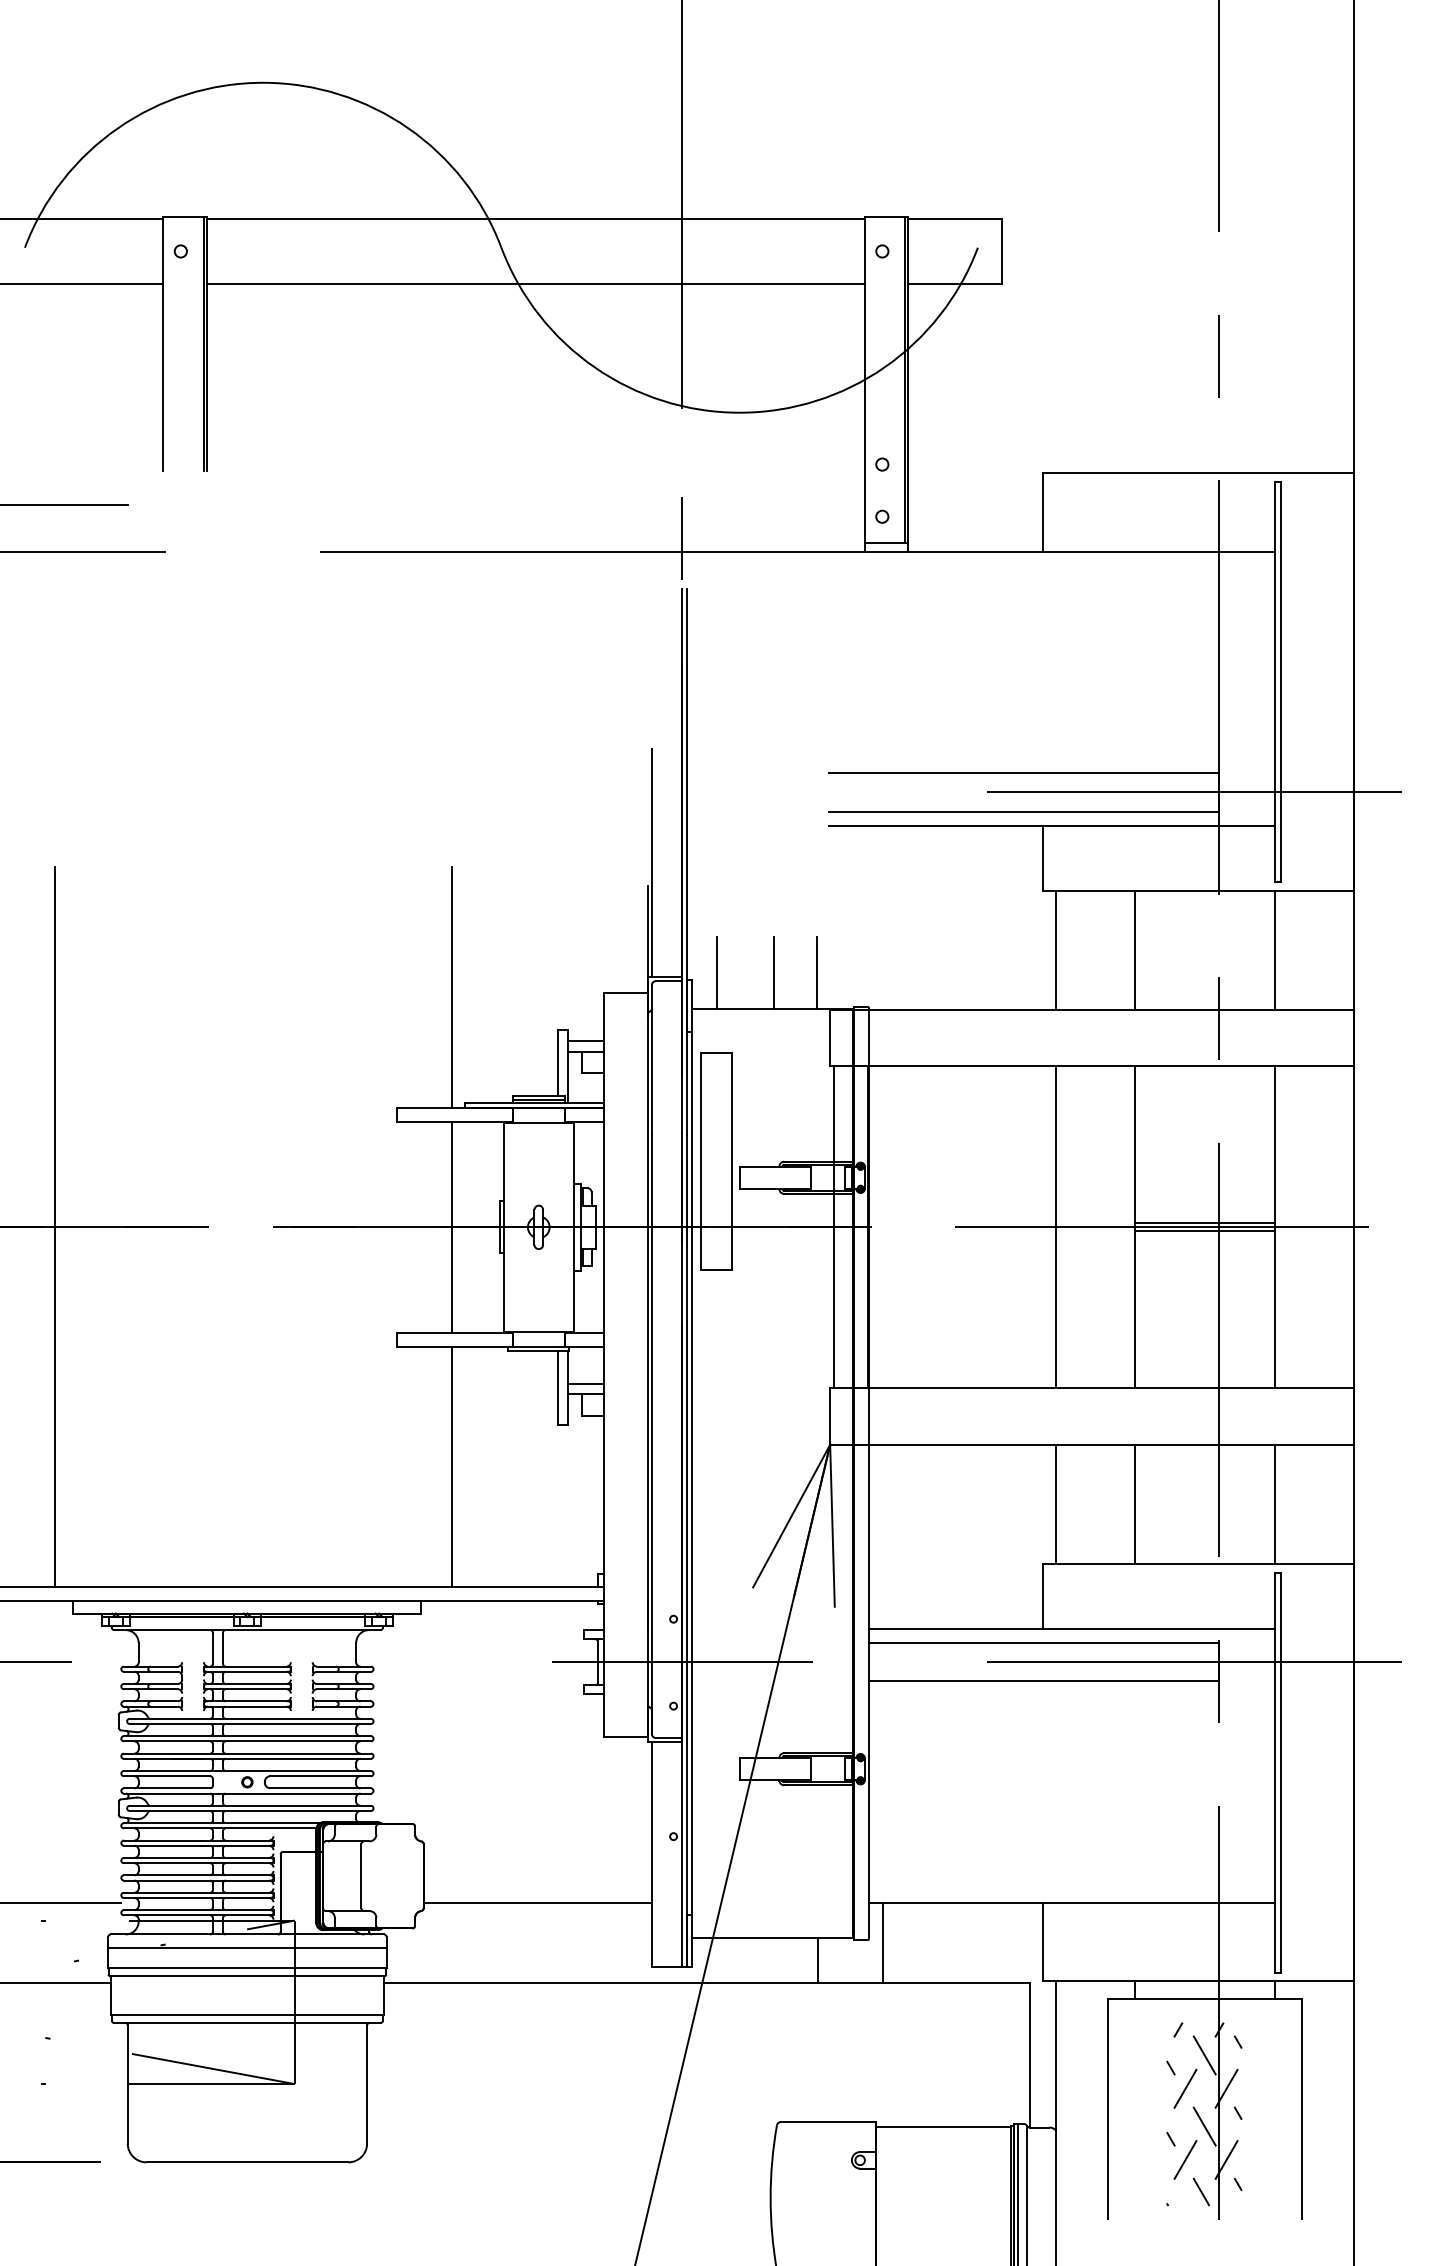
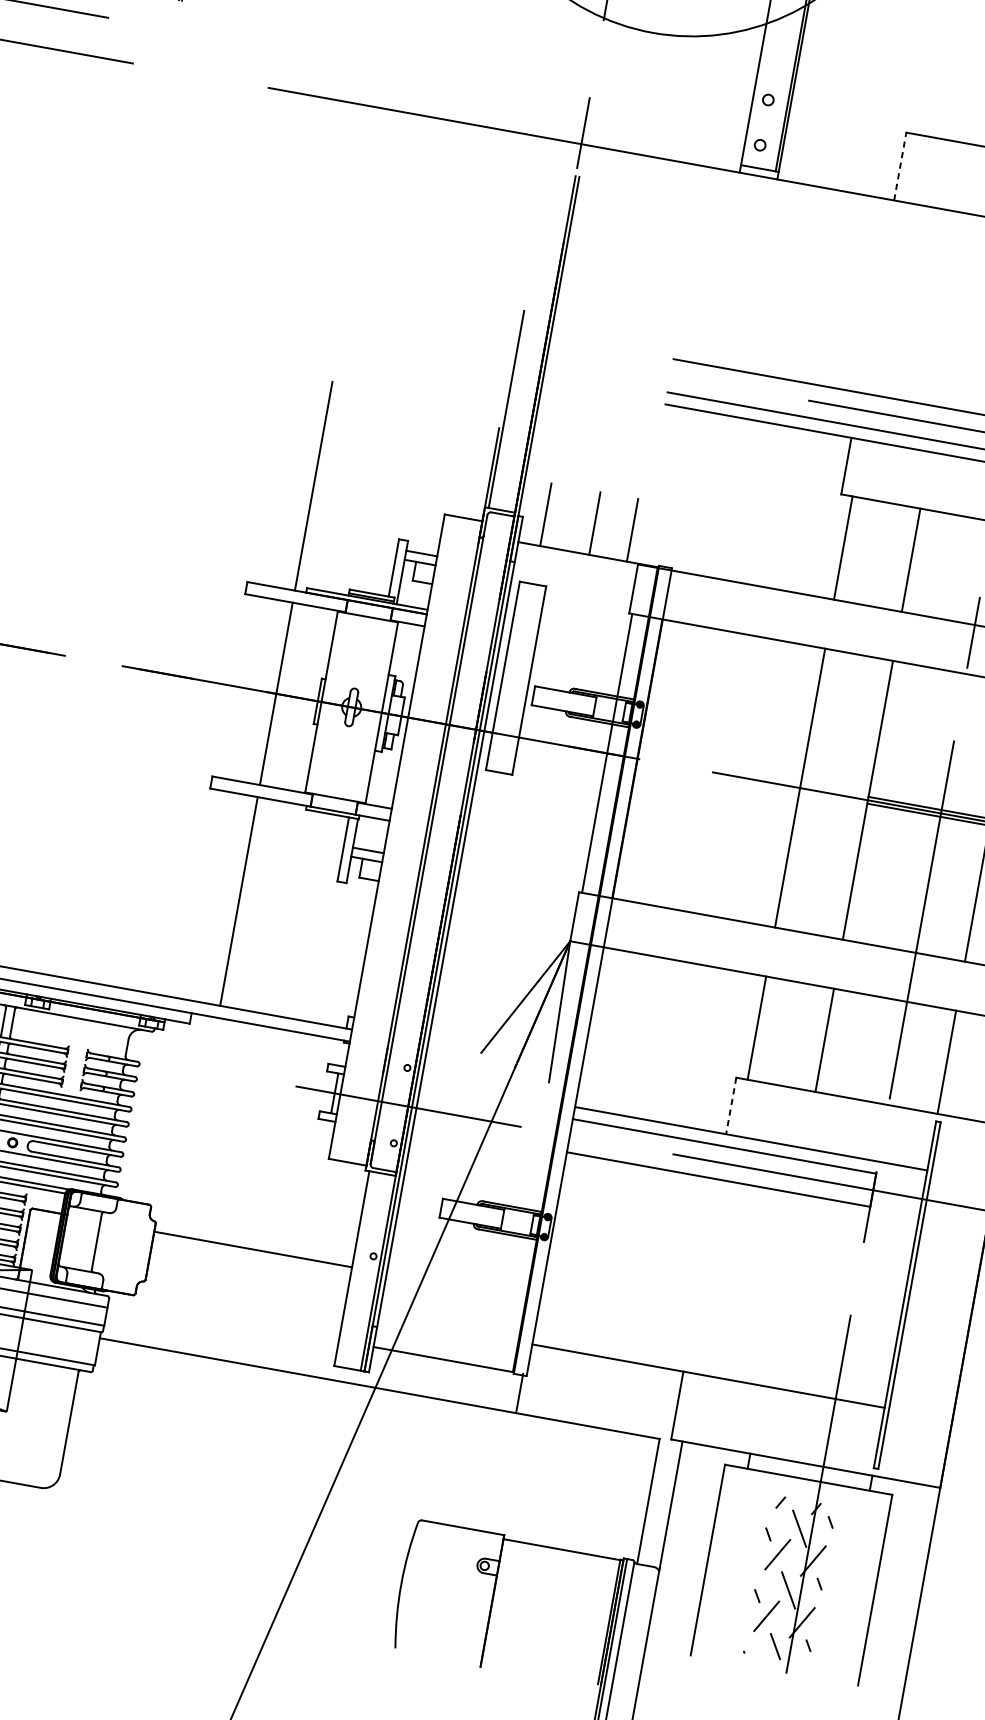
line: (1043, 511) -> (900, 165), solid -> dashed
line: (1043, 1596) -> (731, 1105), solid -> dashed
line: (537, 1903) -> (252, 1249), moved
line: (882, 1943) -> (537, 1381), removed
line: (817, 1960) -> (519, 1393), moved

